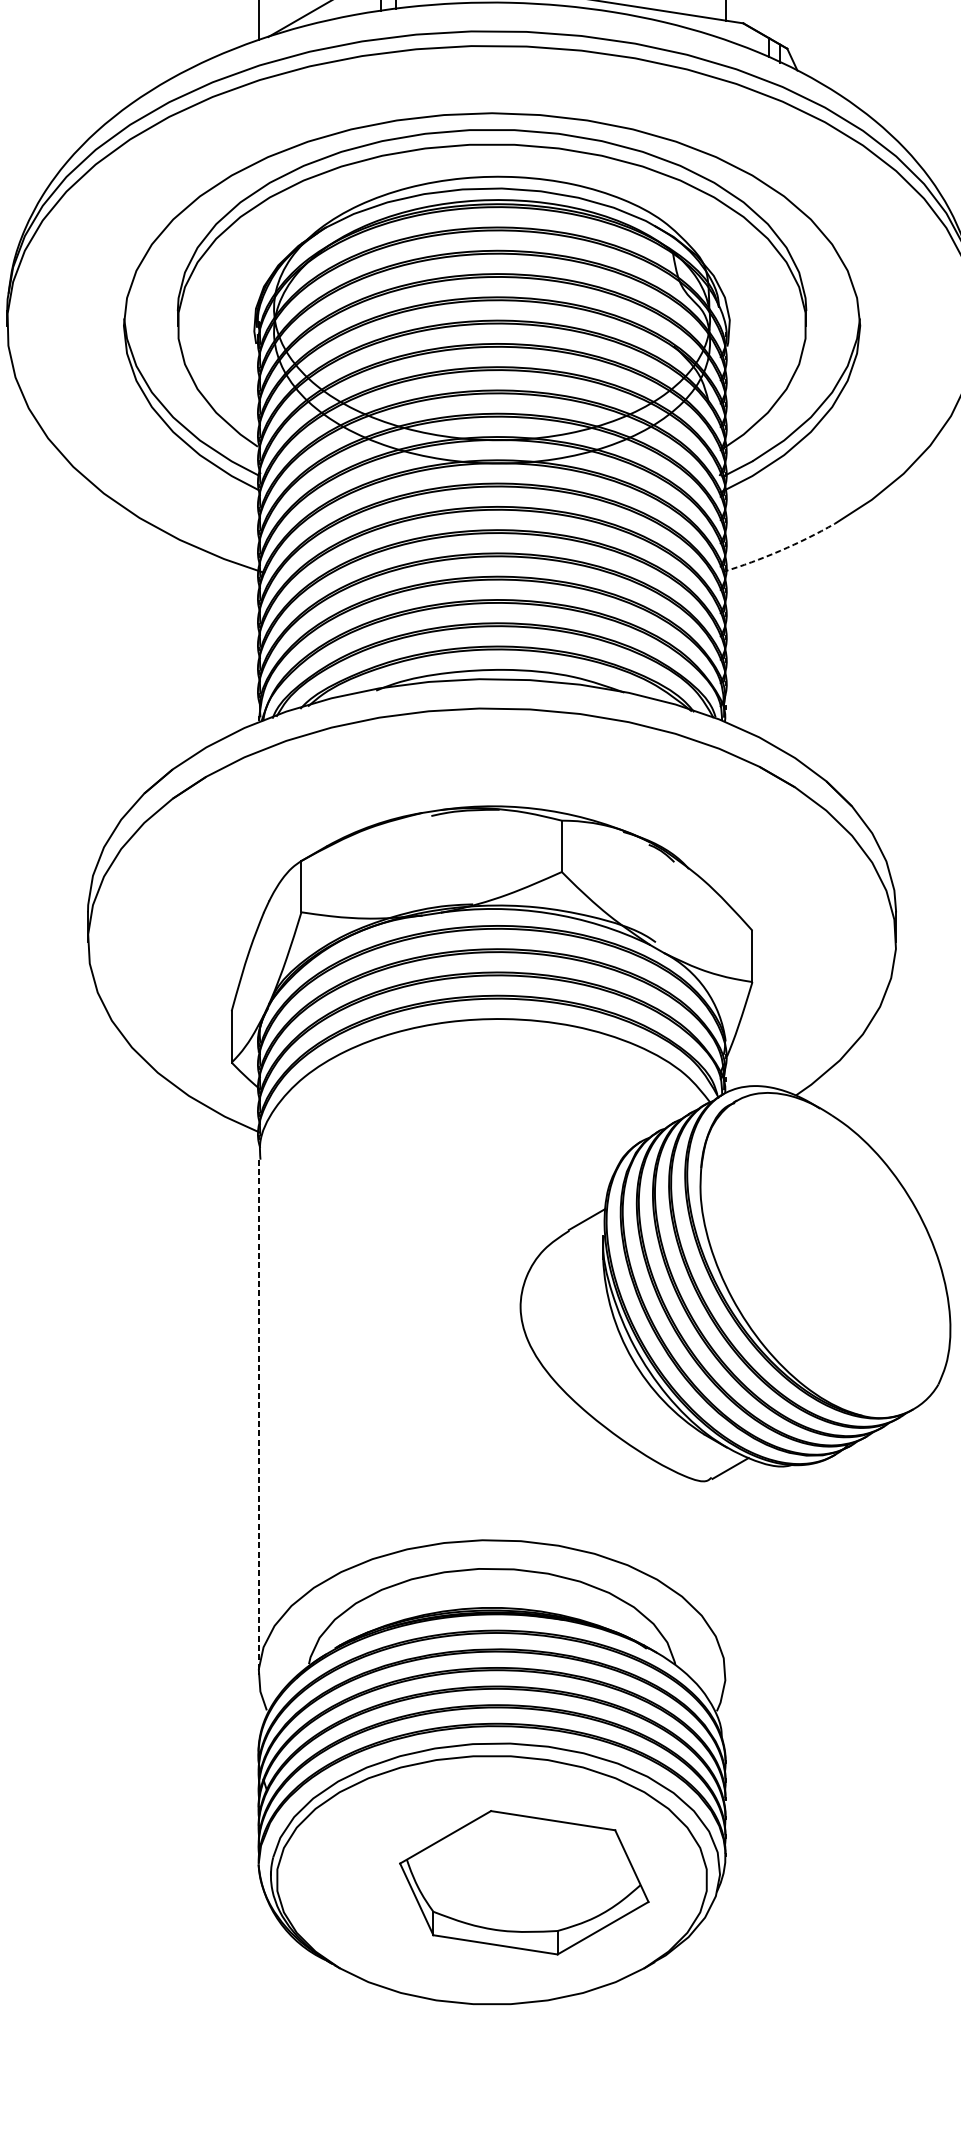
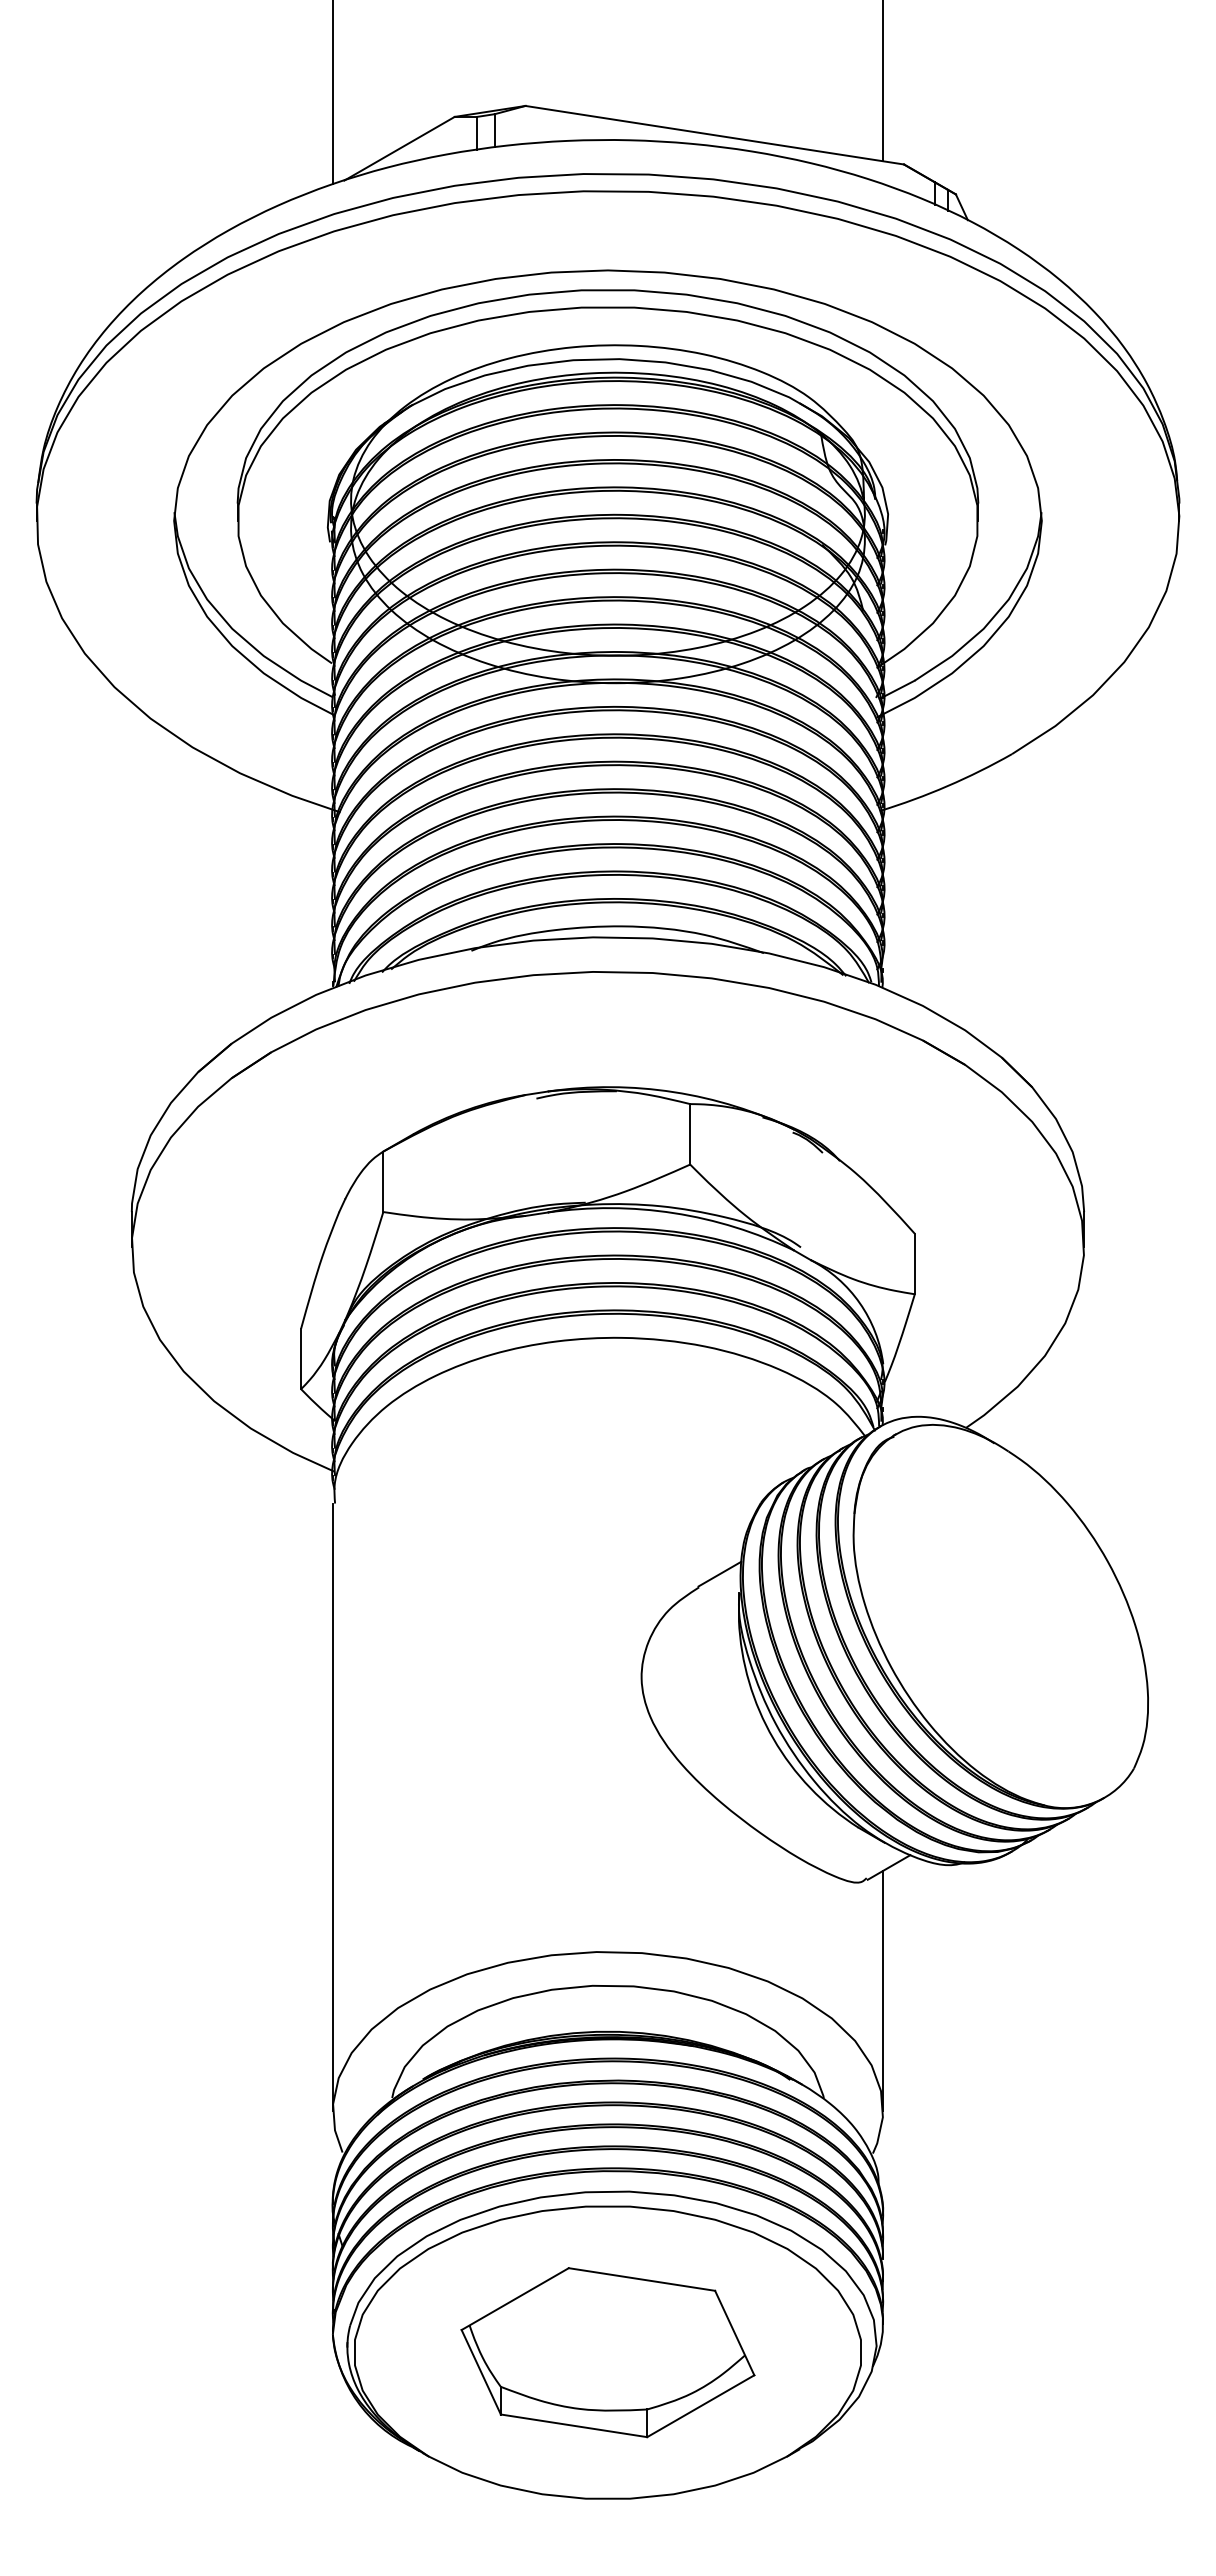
arc: (780, 551) -> (947, 786), dashed -> solid
line: (258, 1417) -> (332, 1807), dashed -> solid
line: (725, 1572) -> (883, 1990), added
part: (523, 1882) -> (607, 2352), moved

